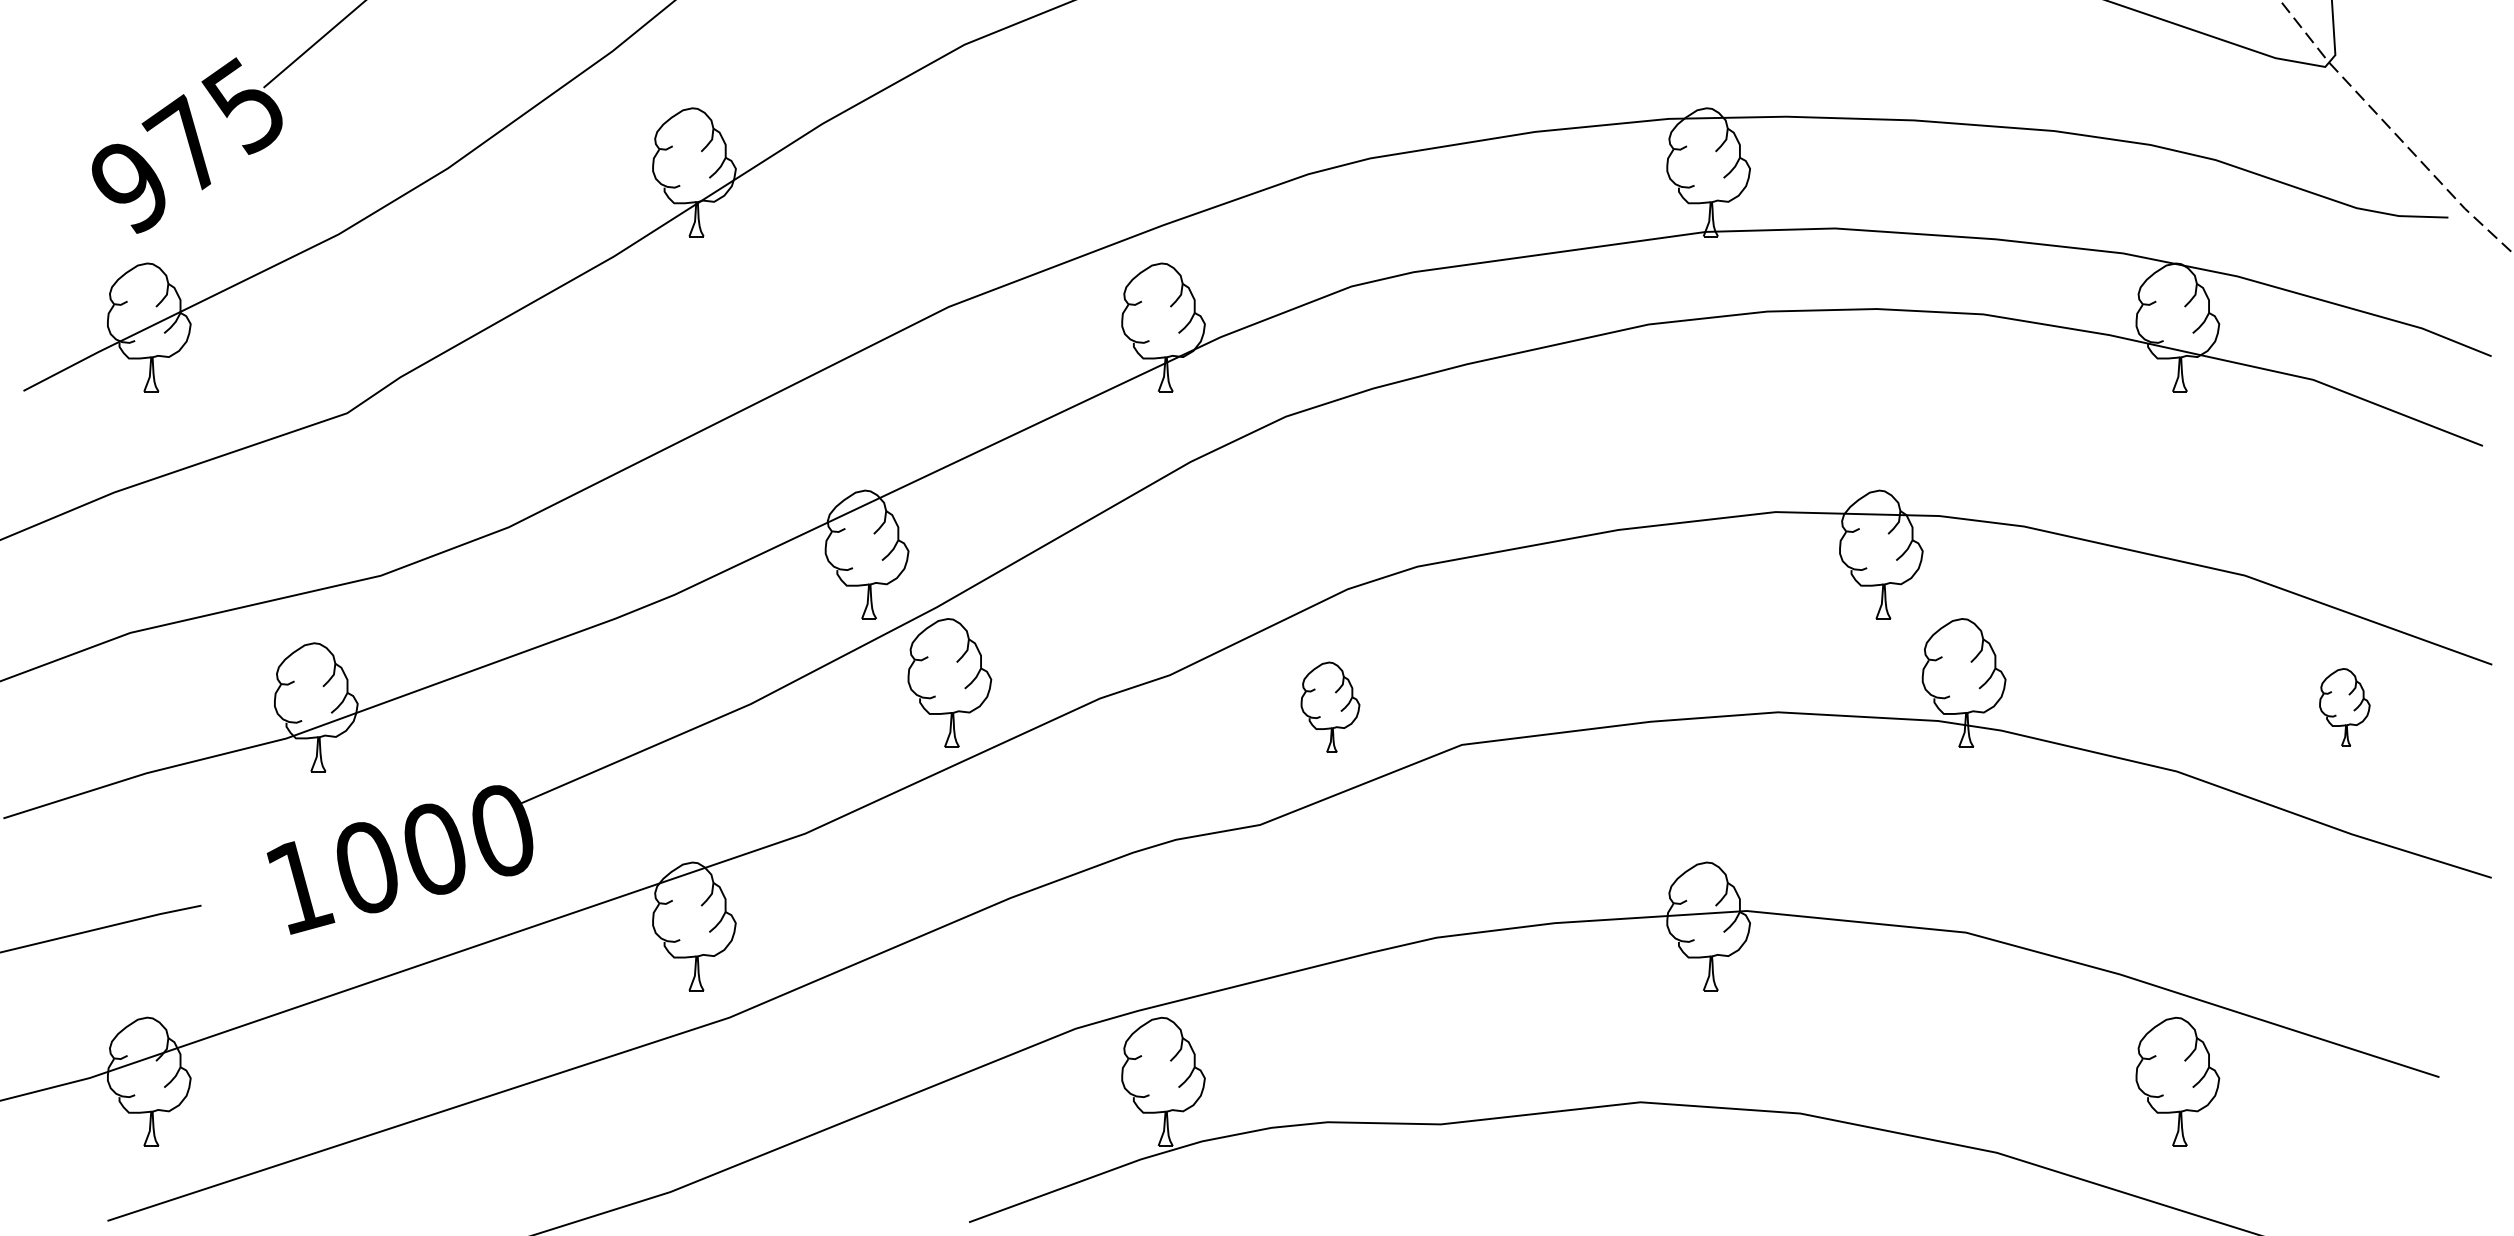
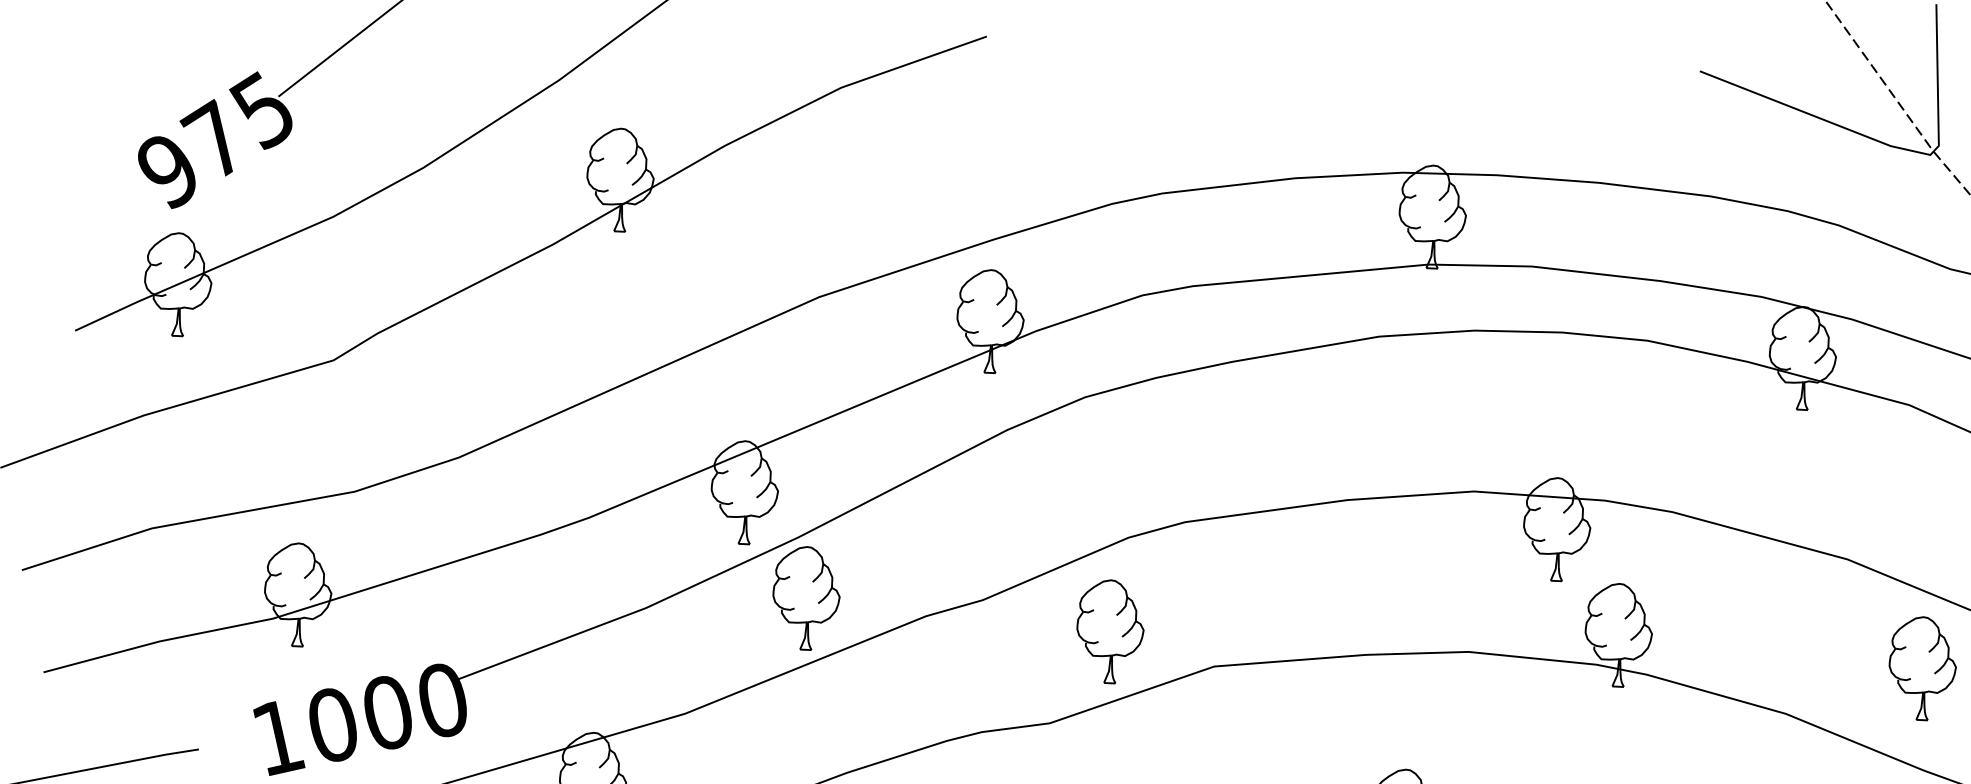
part: (1330, 707) -> (1110, 631), size x1.43
part: (2344, 707) -> (1922, 668), size x1.67

